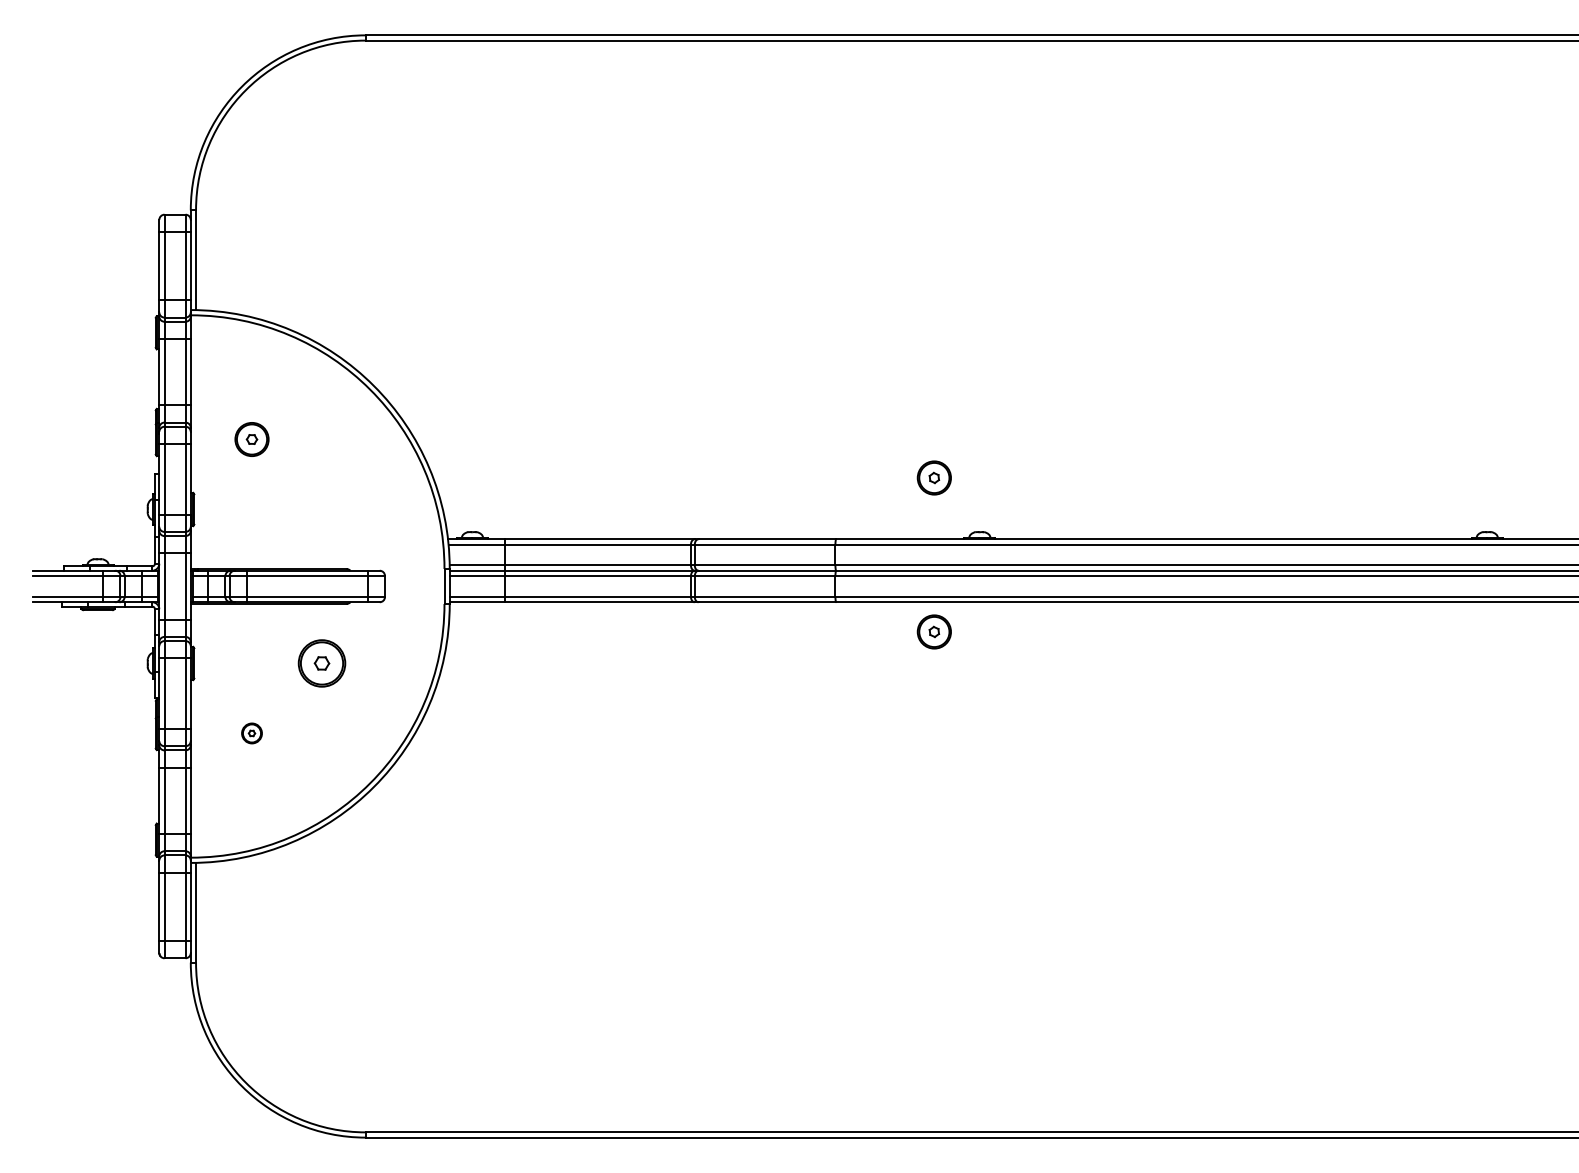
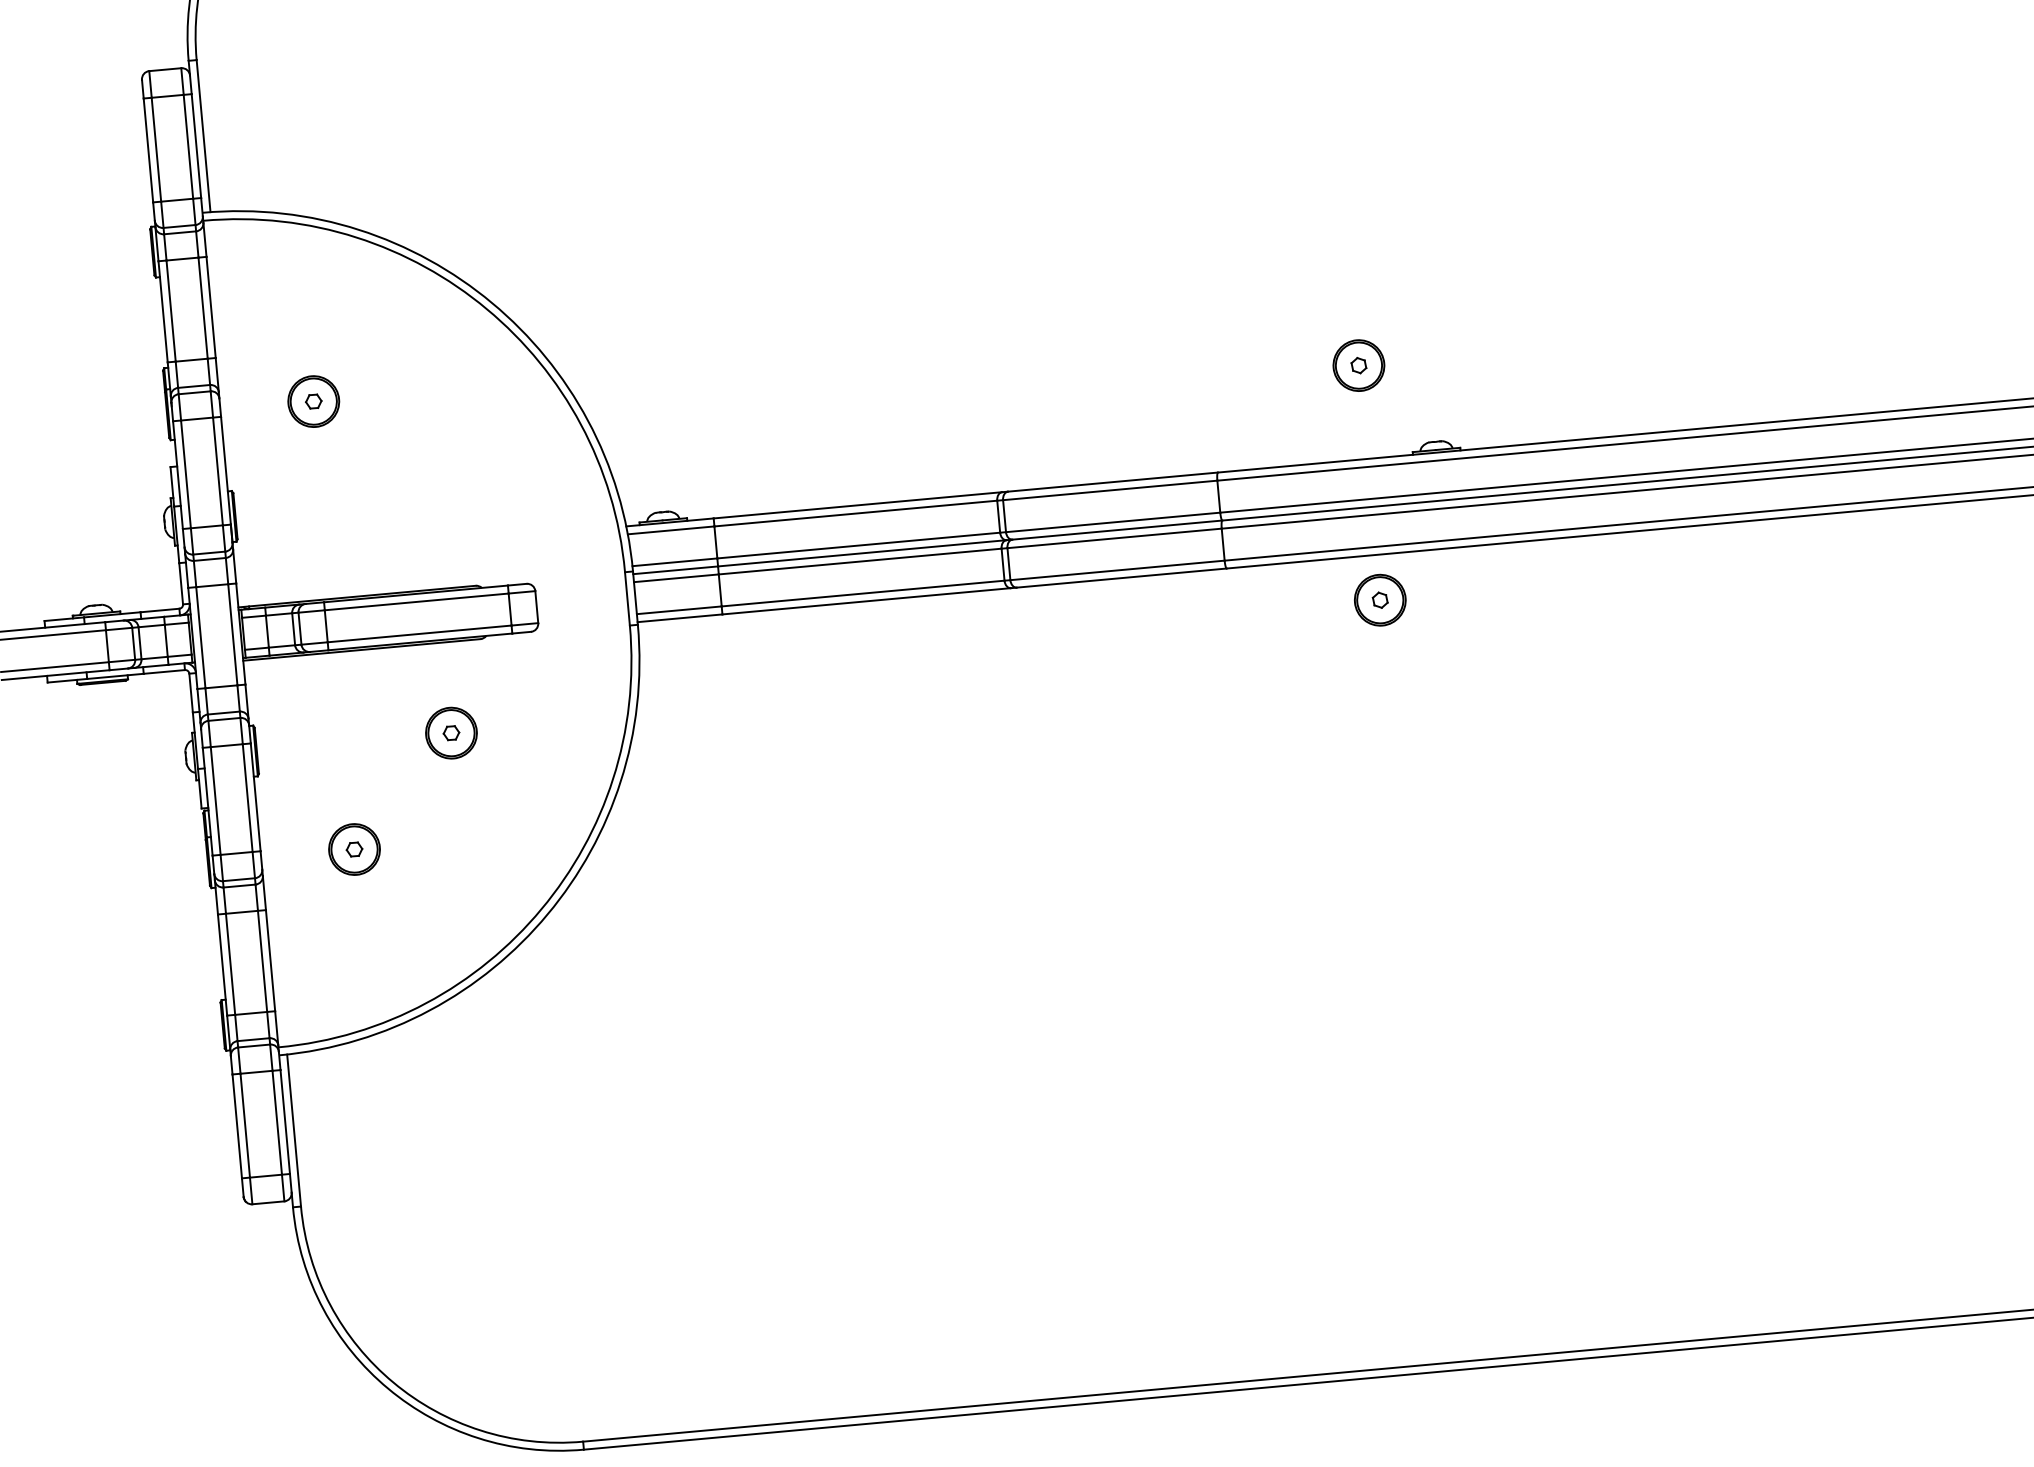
part: (321, 663) -> (450, 733), size x0.71
part: (251, 733) -> (353, 849), size x1.67

